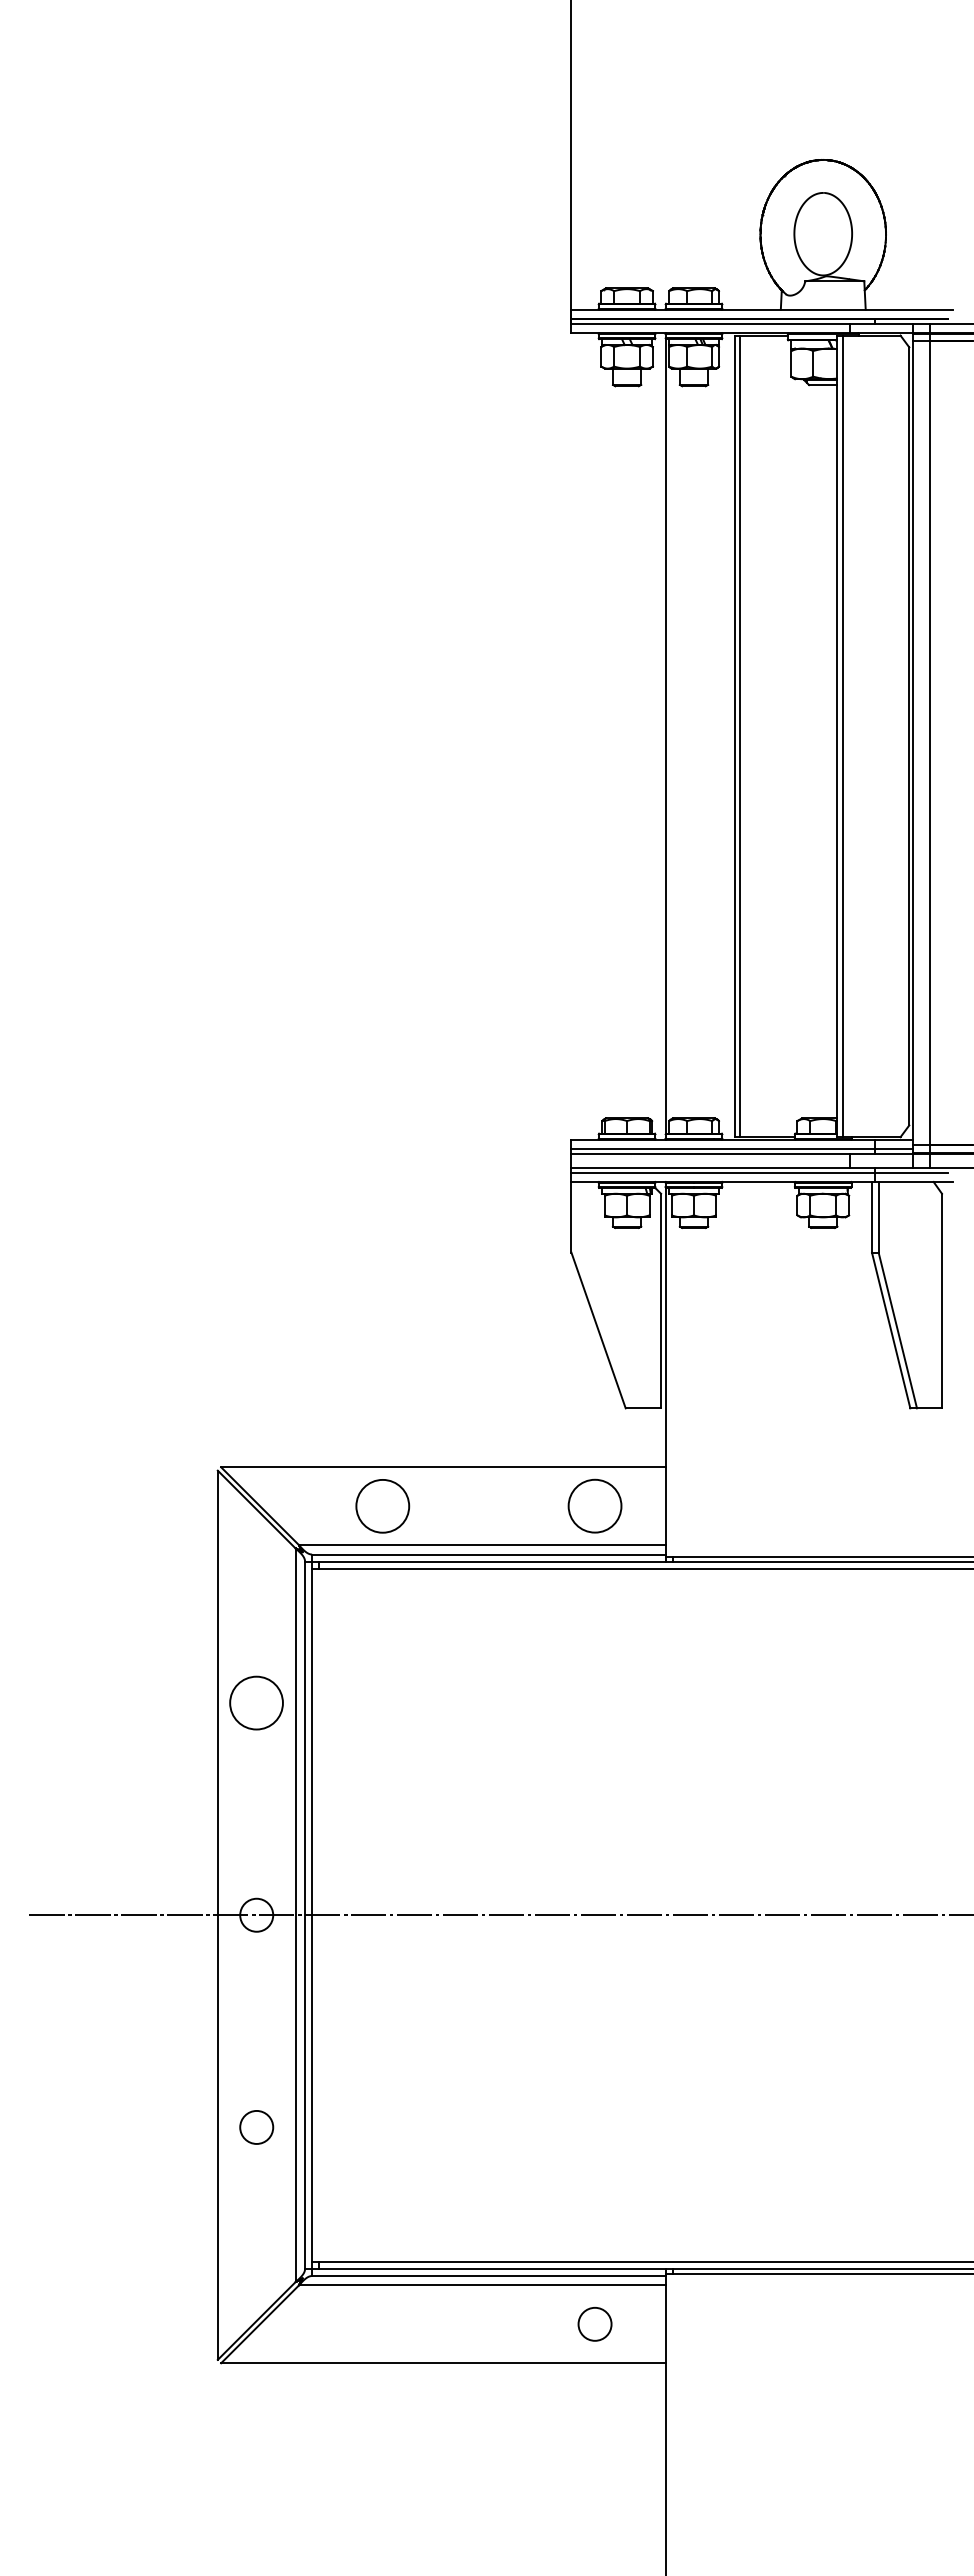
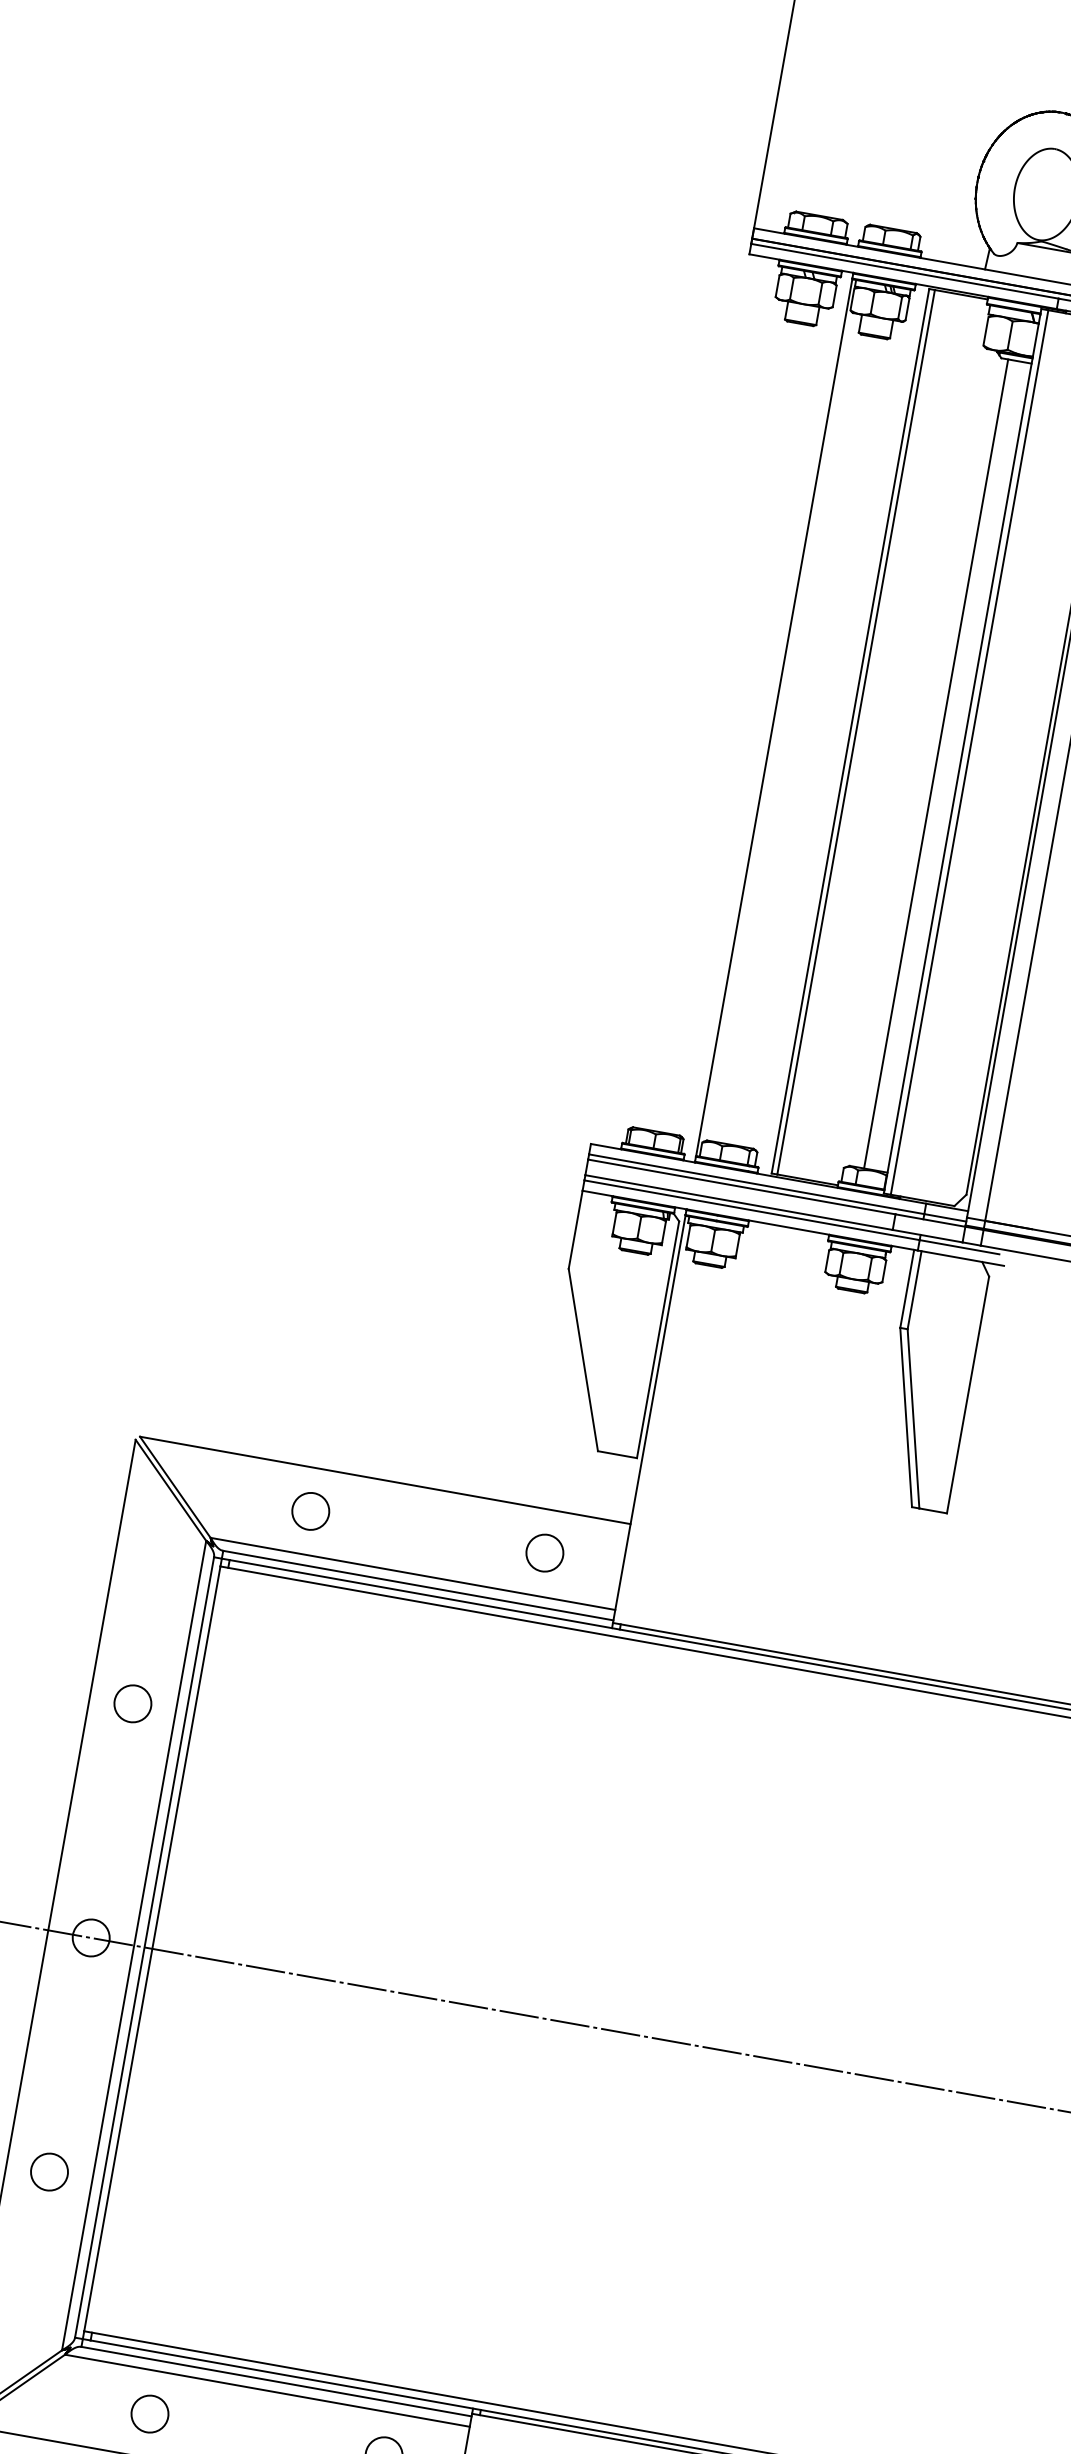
line: (815, 751) -> (936, 763), added
circle: (382, 1505) -> (310, 1510), size x0.62
circle: (594, 1505) -> (544, 1552), size x0.62
circle: (256, 1702) -> (132, 1703), size x0.62
circle: (382, 2324) -> (149, 2414), added

